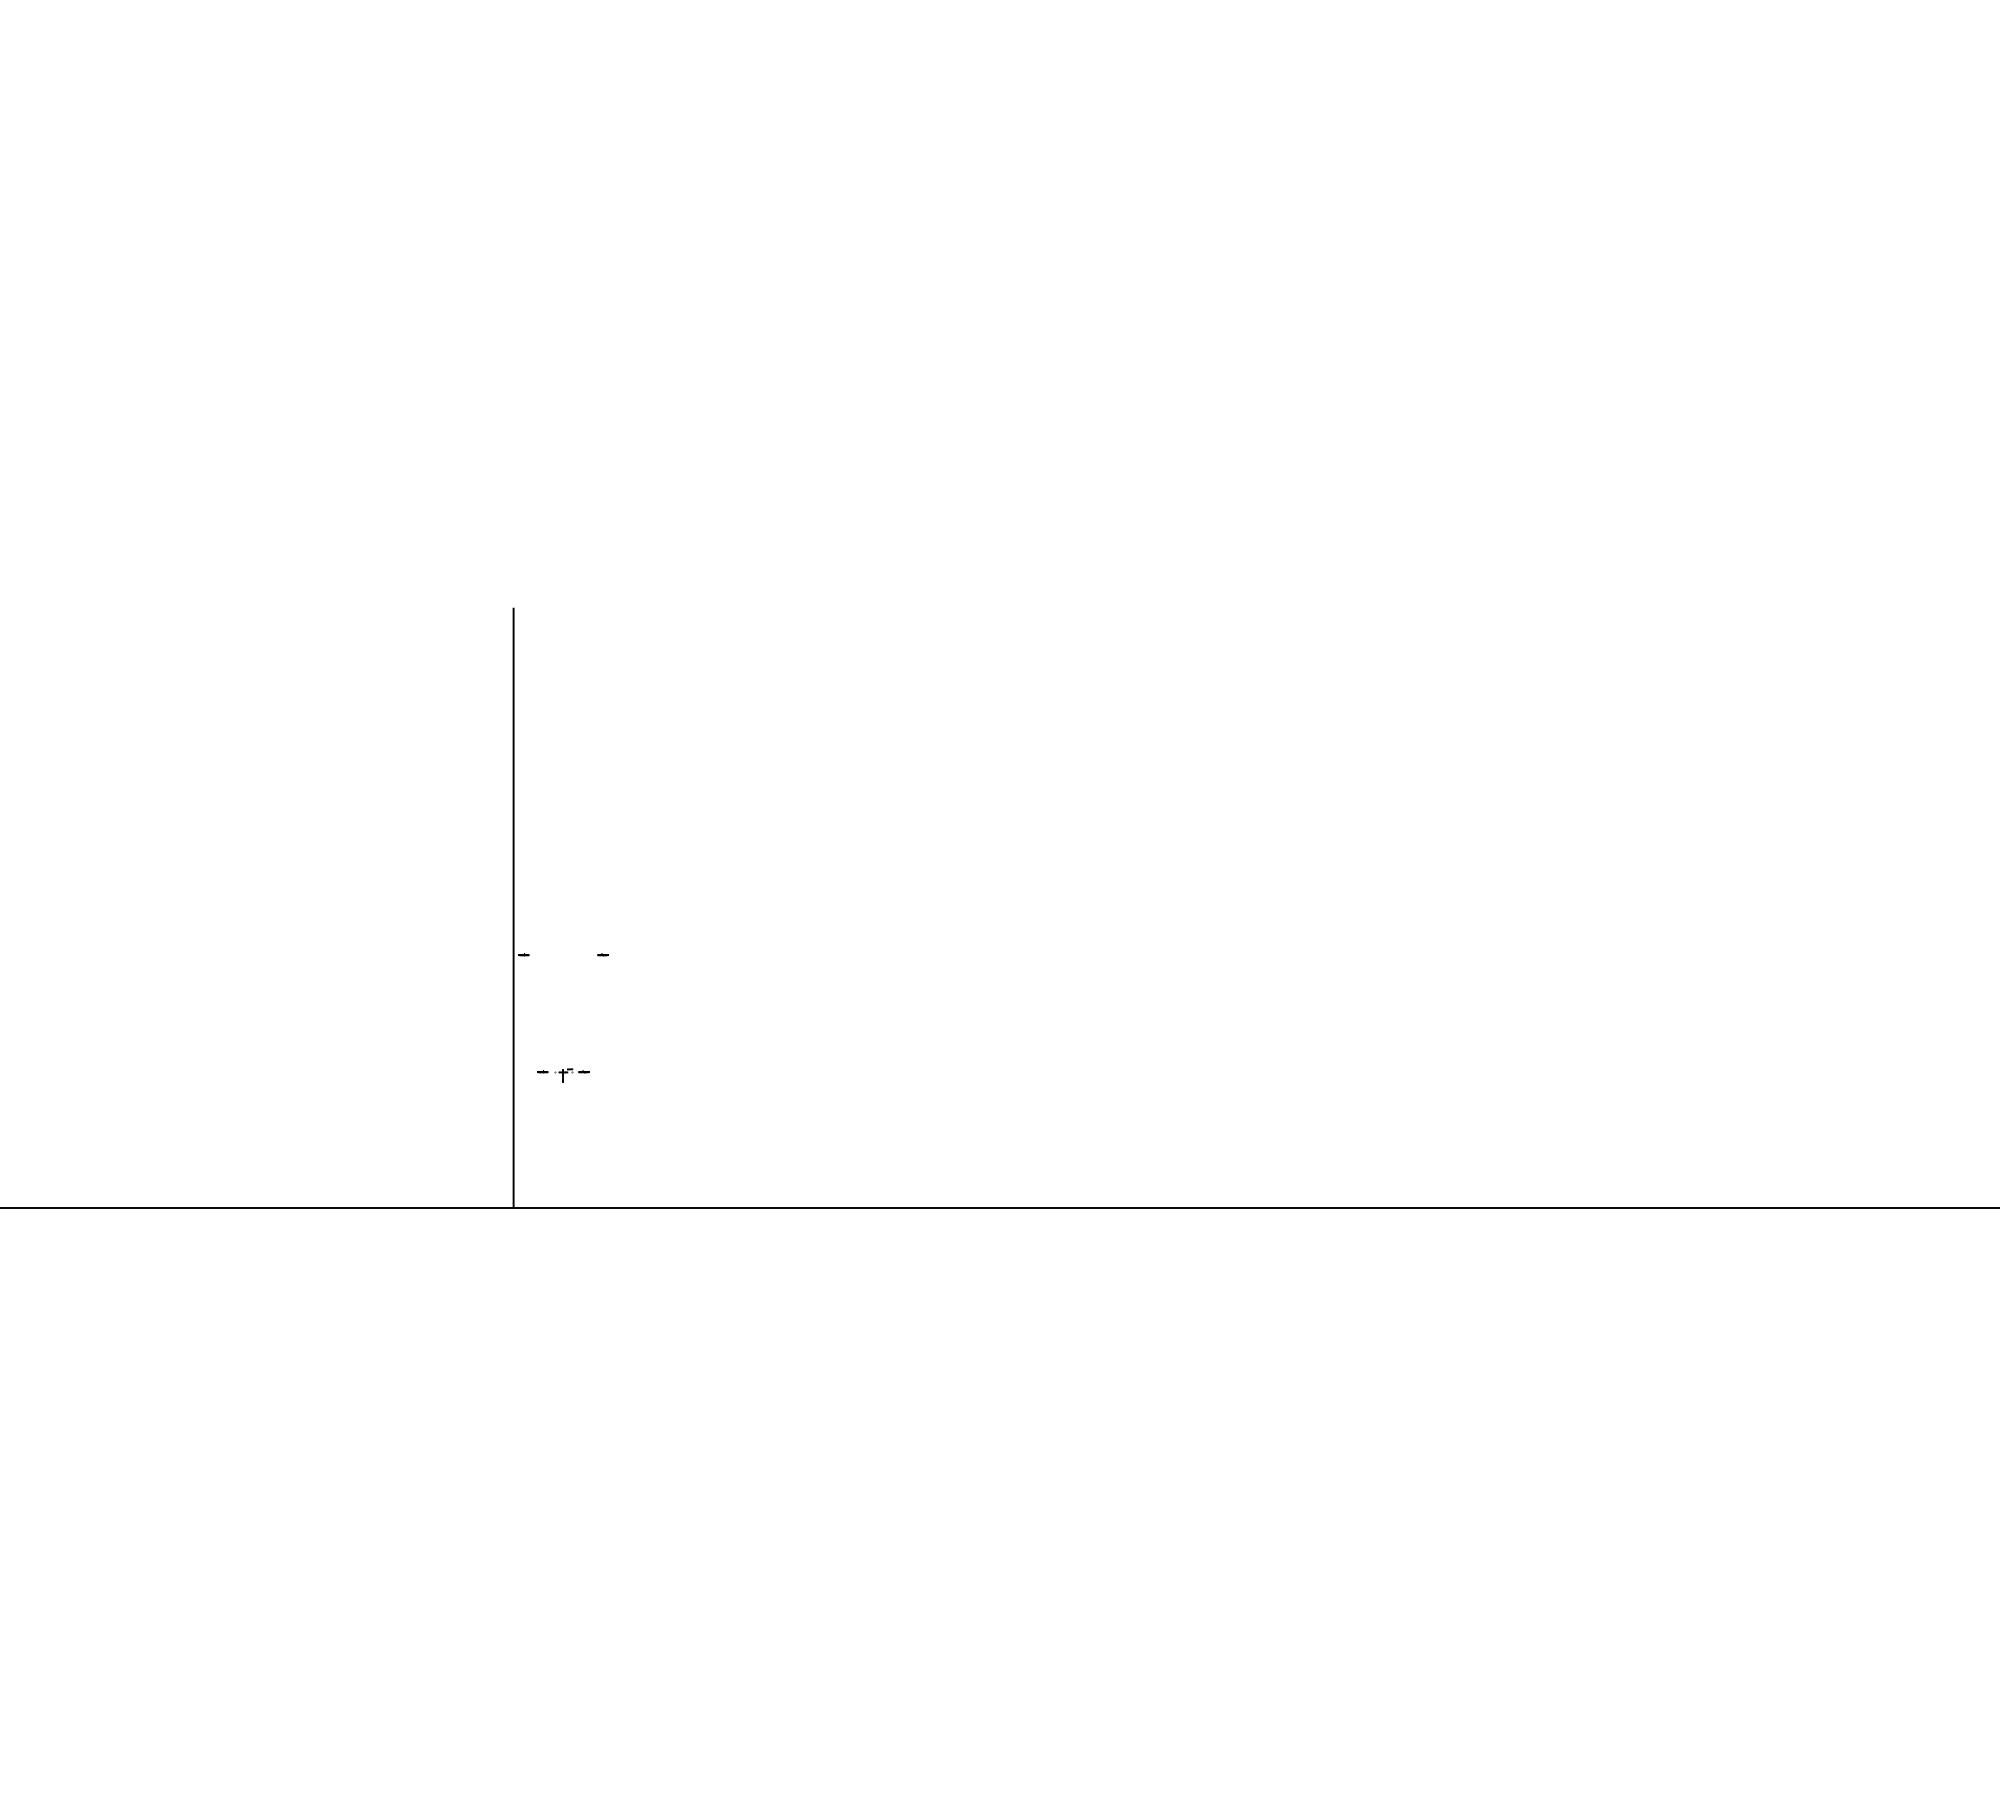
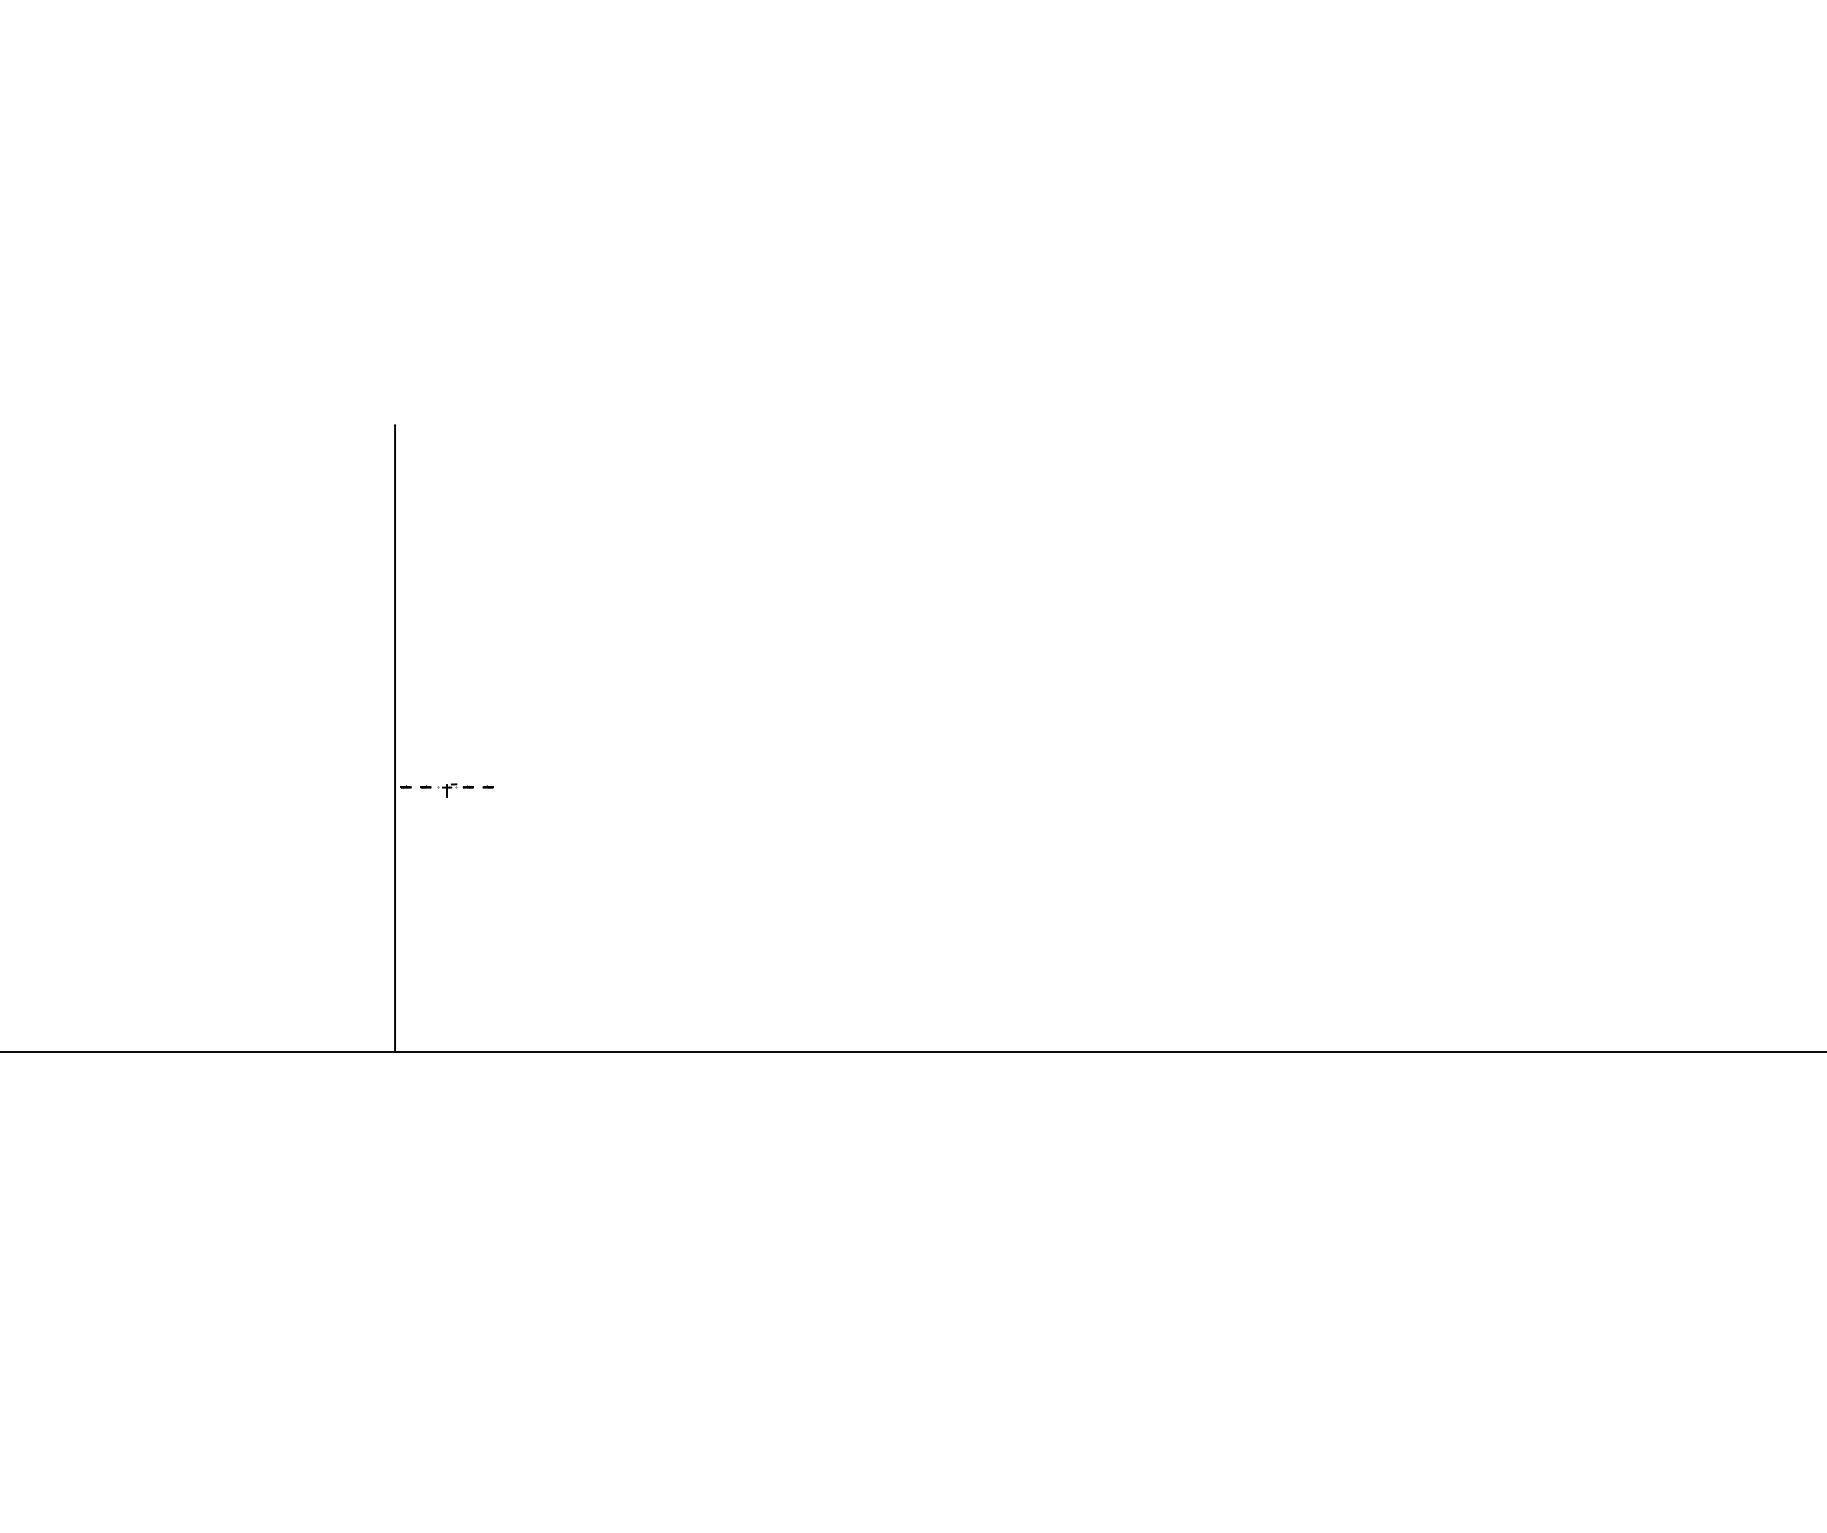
part: (563, 1075) -> (447, 790), moved

